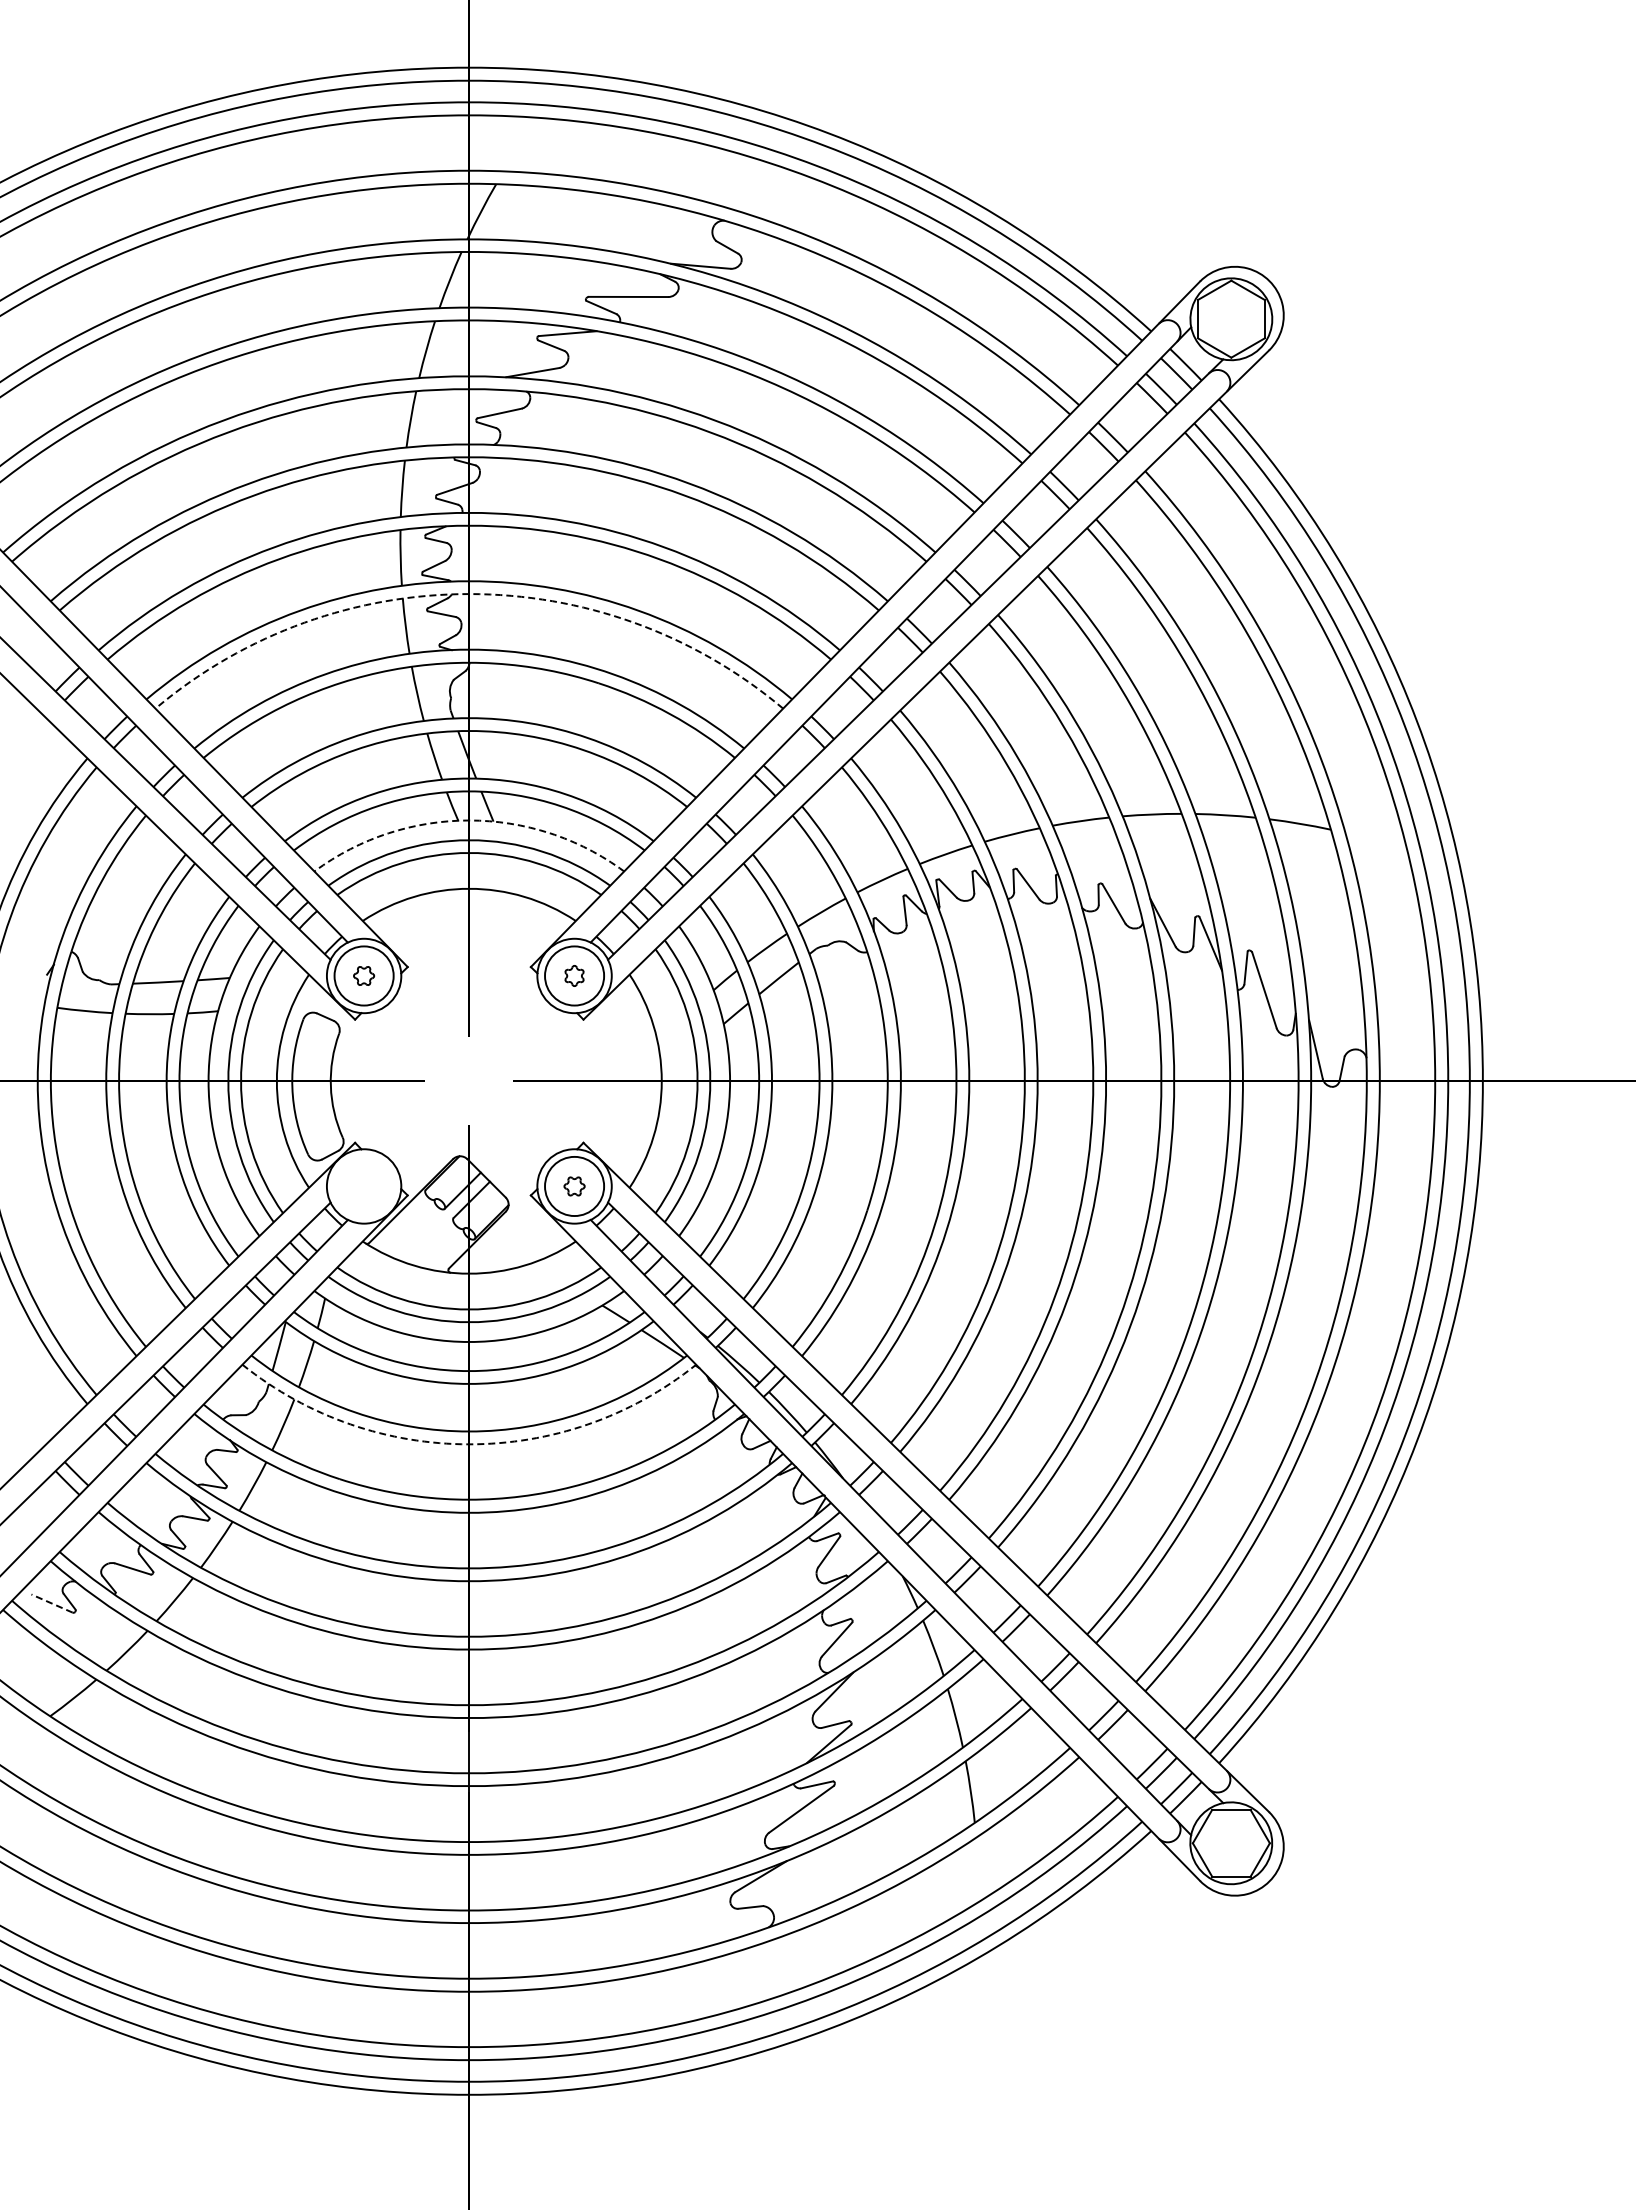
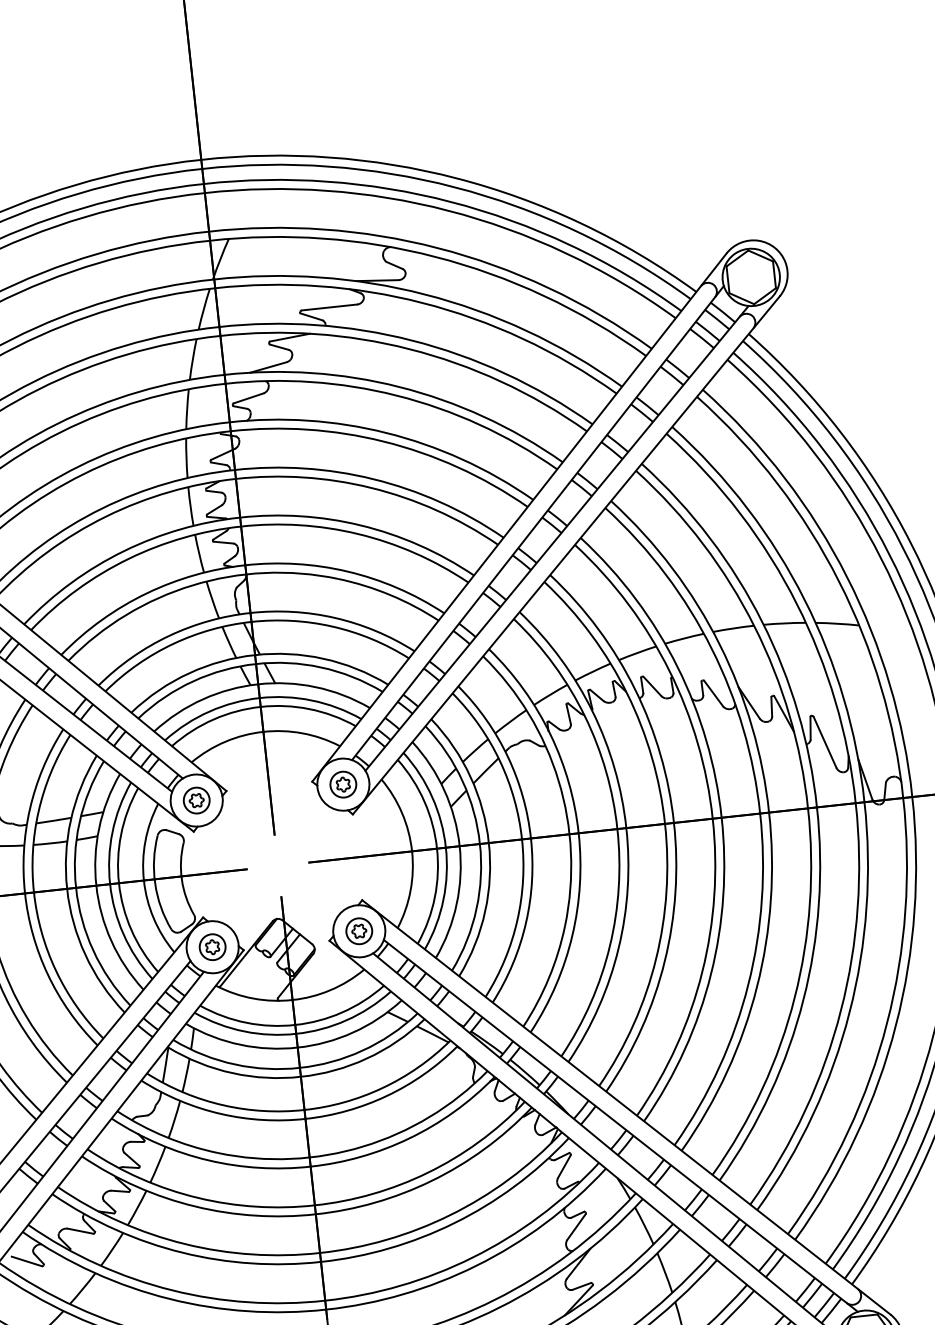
arc: (469, 594) -> (241, 526), dashed -> solid
arc: (469, 820) -> (258, 684), dashed -> solid
circle: (363, 975) -> (196, 800), size x0.62
circle: (574, 975) -> (343, 784), size x0.62
circle: (574, 1185) -> (359, 930), size x0.62
part: (363, 1186) -> (212, 947), added
arc: (469, 1444) -> (305, 1119), dashed -> solid
line: (52, 1603) -> (27, 1261), dashed -> solid

